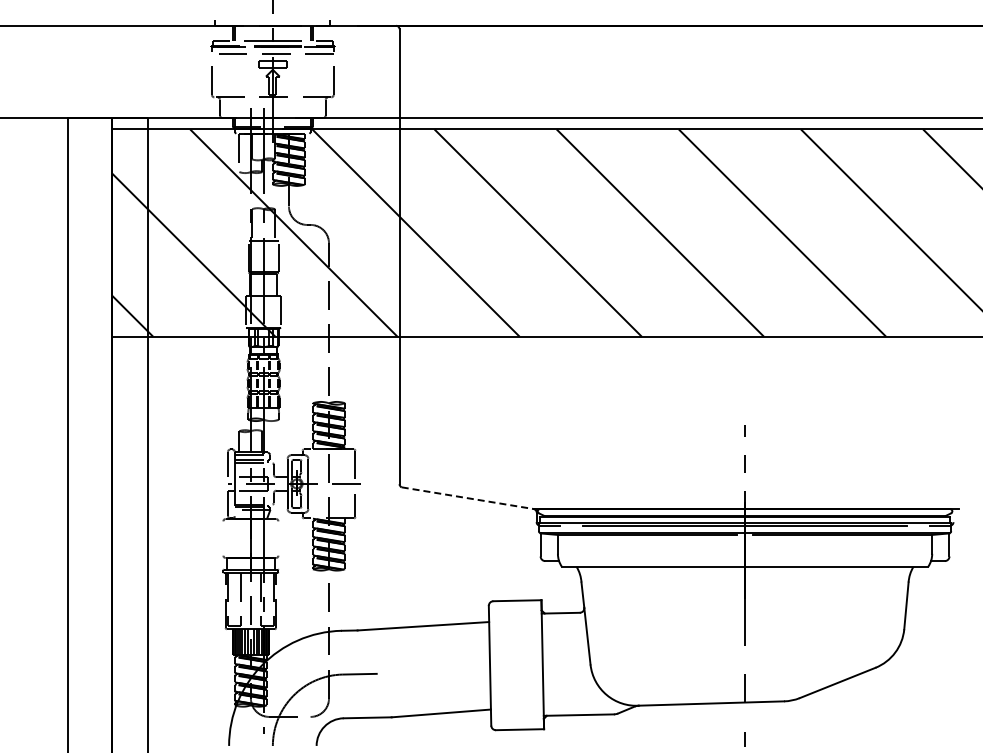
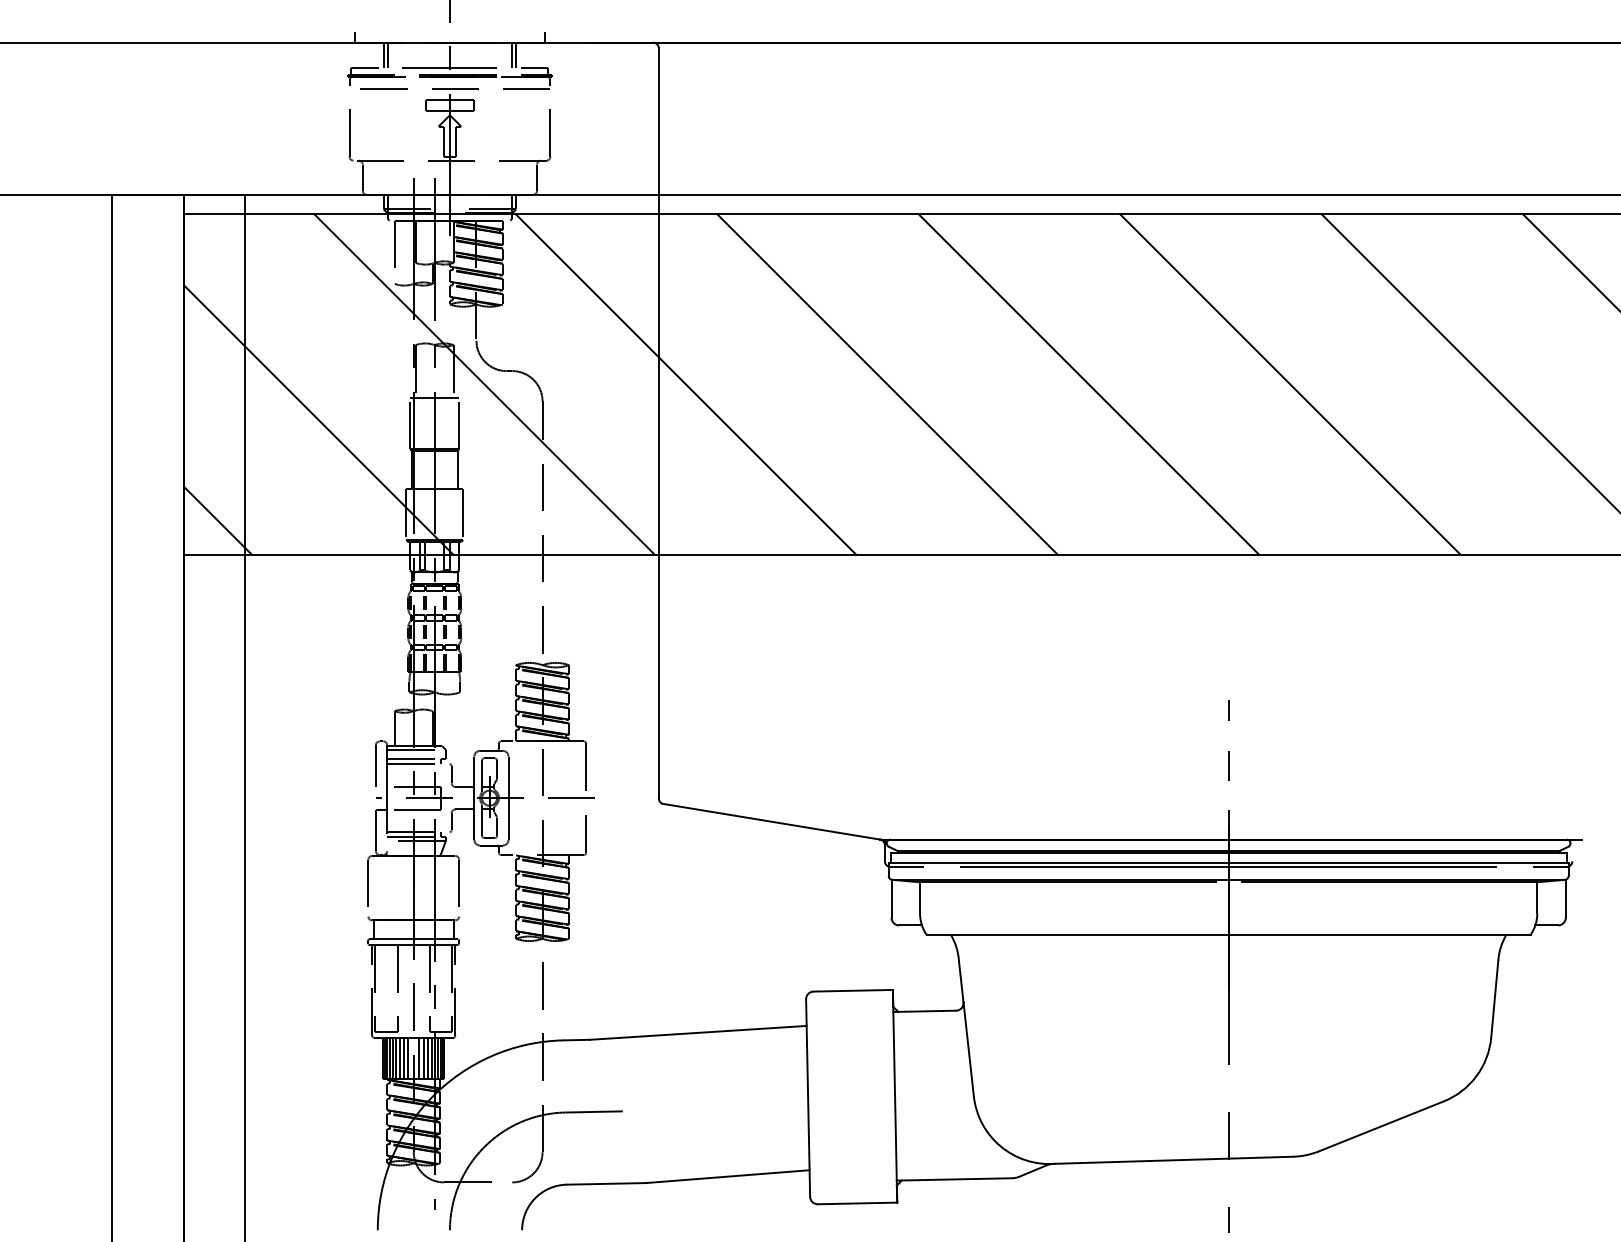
line: (467, 498) -> (770, 822), dashed -> solid
line: (223, 538) -> (368, 888), added
line: (278, 538) -> (459, 888), added

